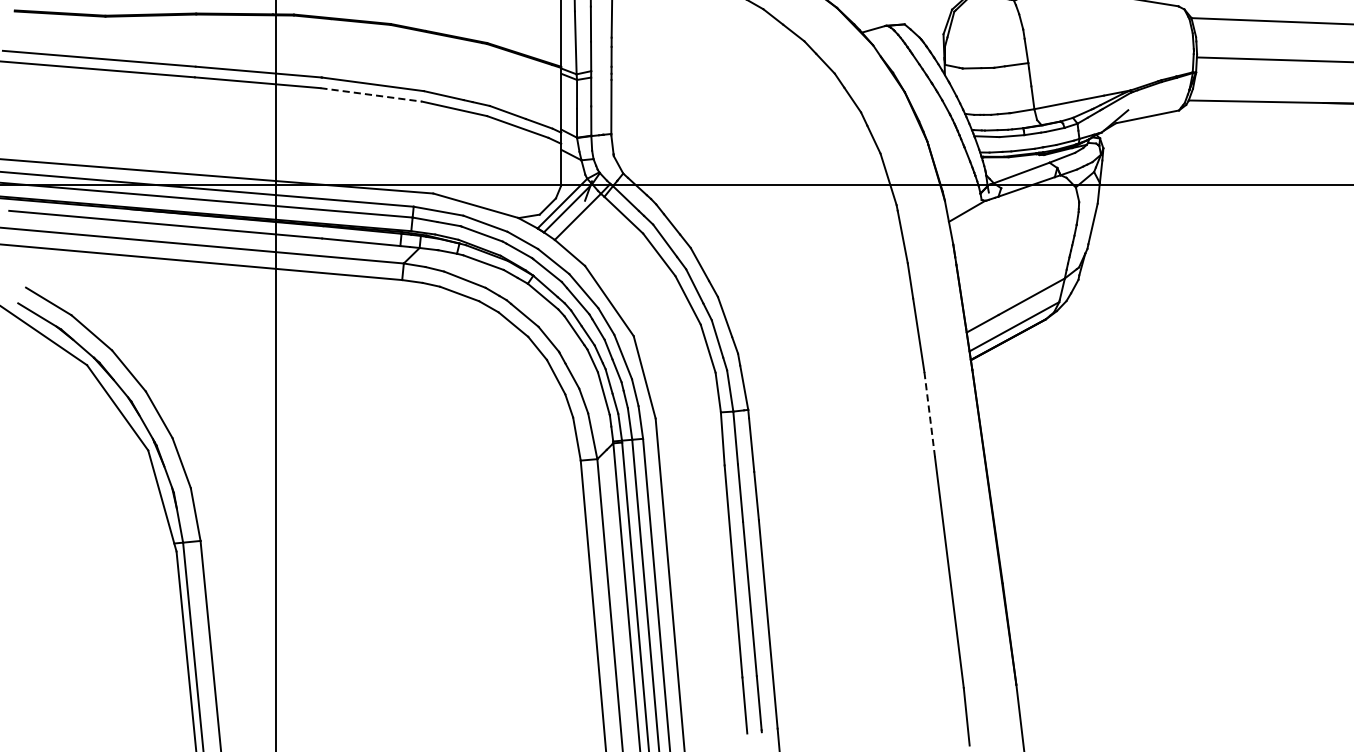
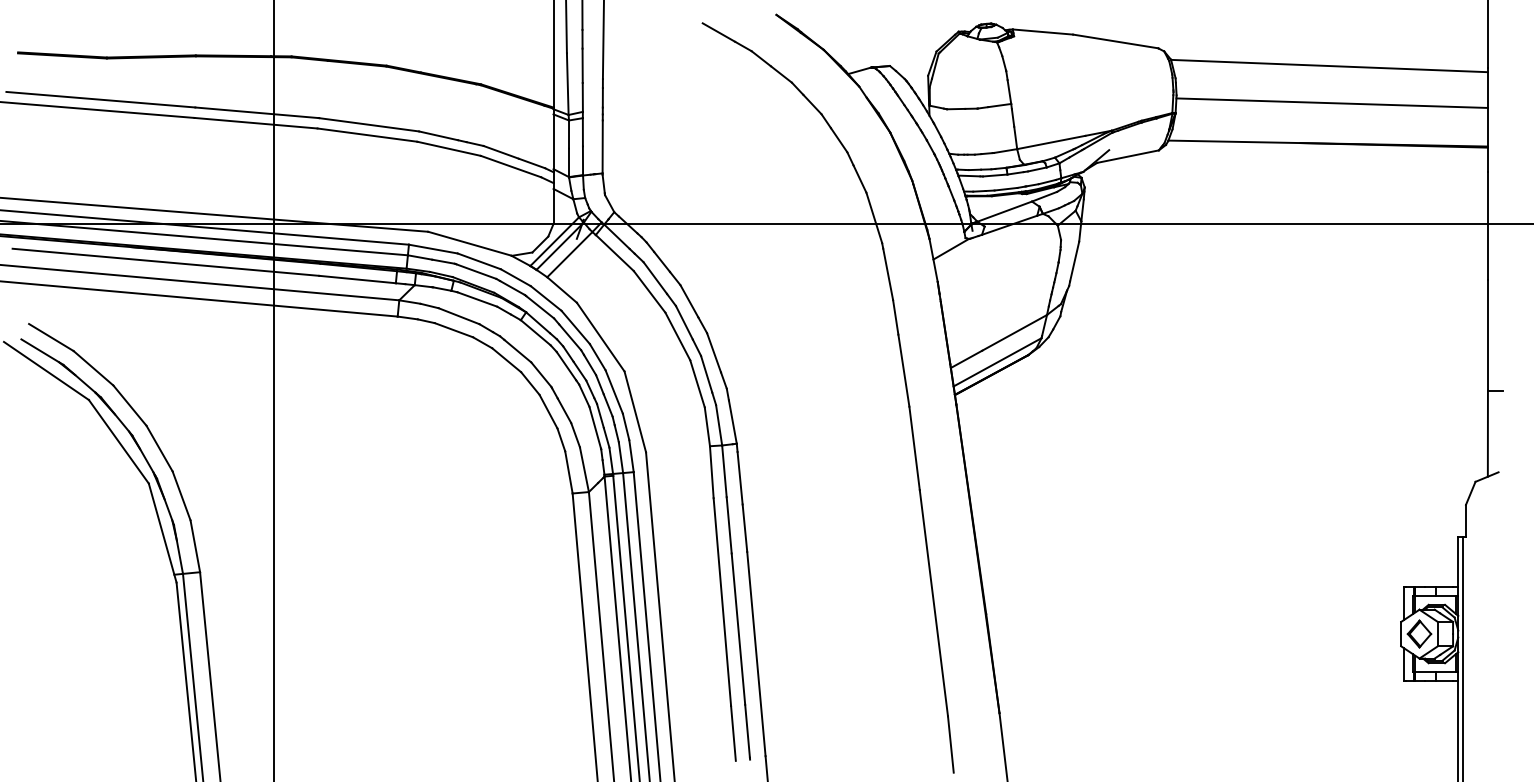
line: (371, 95) -> (367, 135), dashed -> solid
line: (929, 413) -> (914, 447), dashed -> solid

